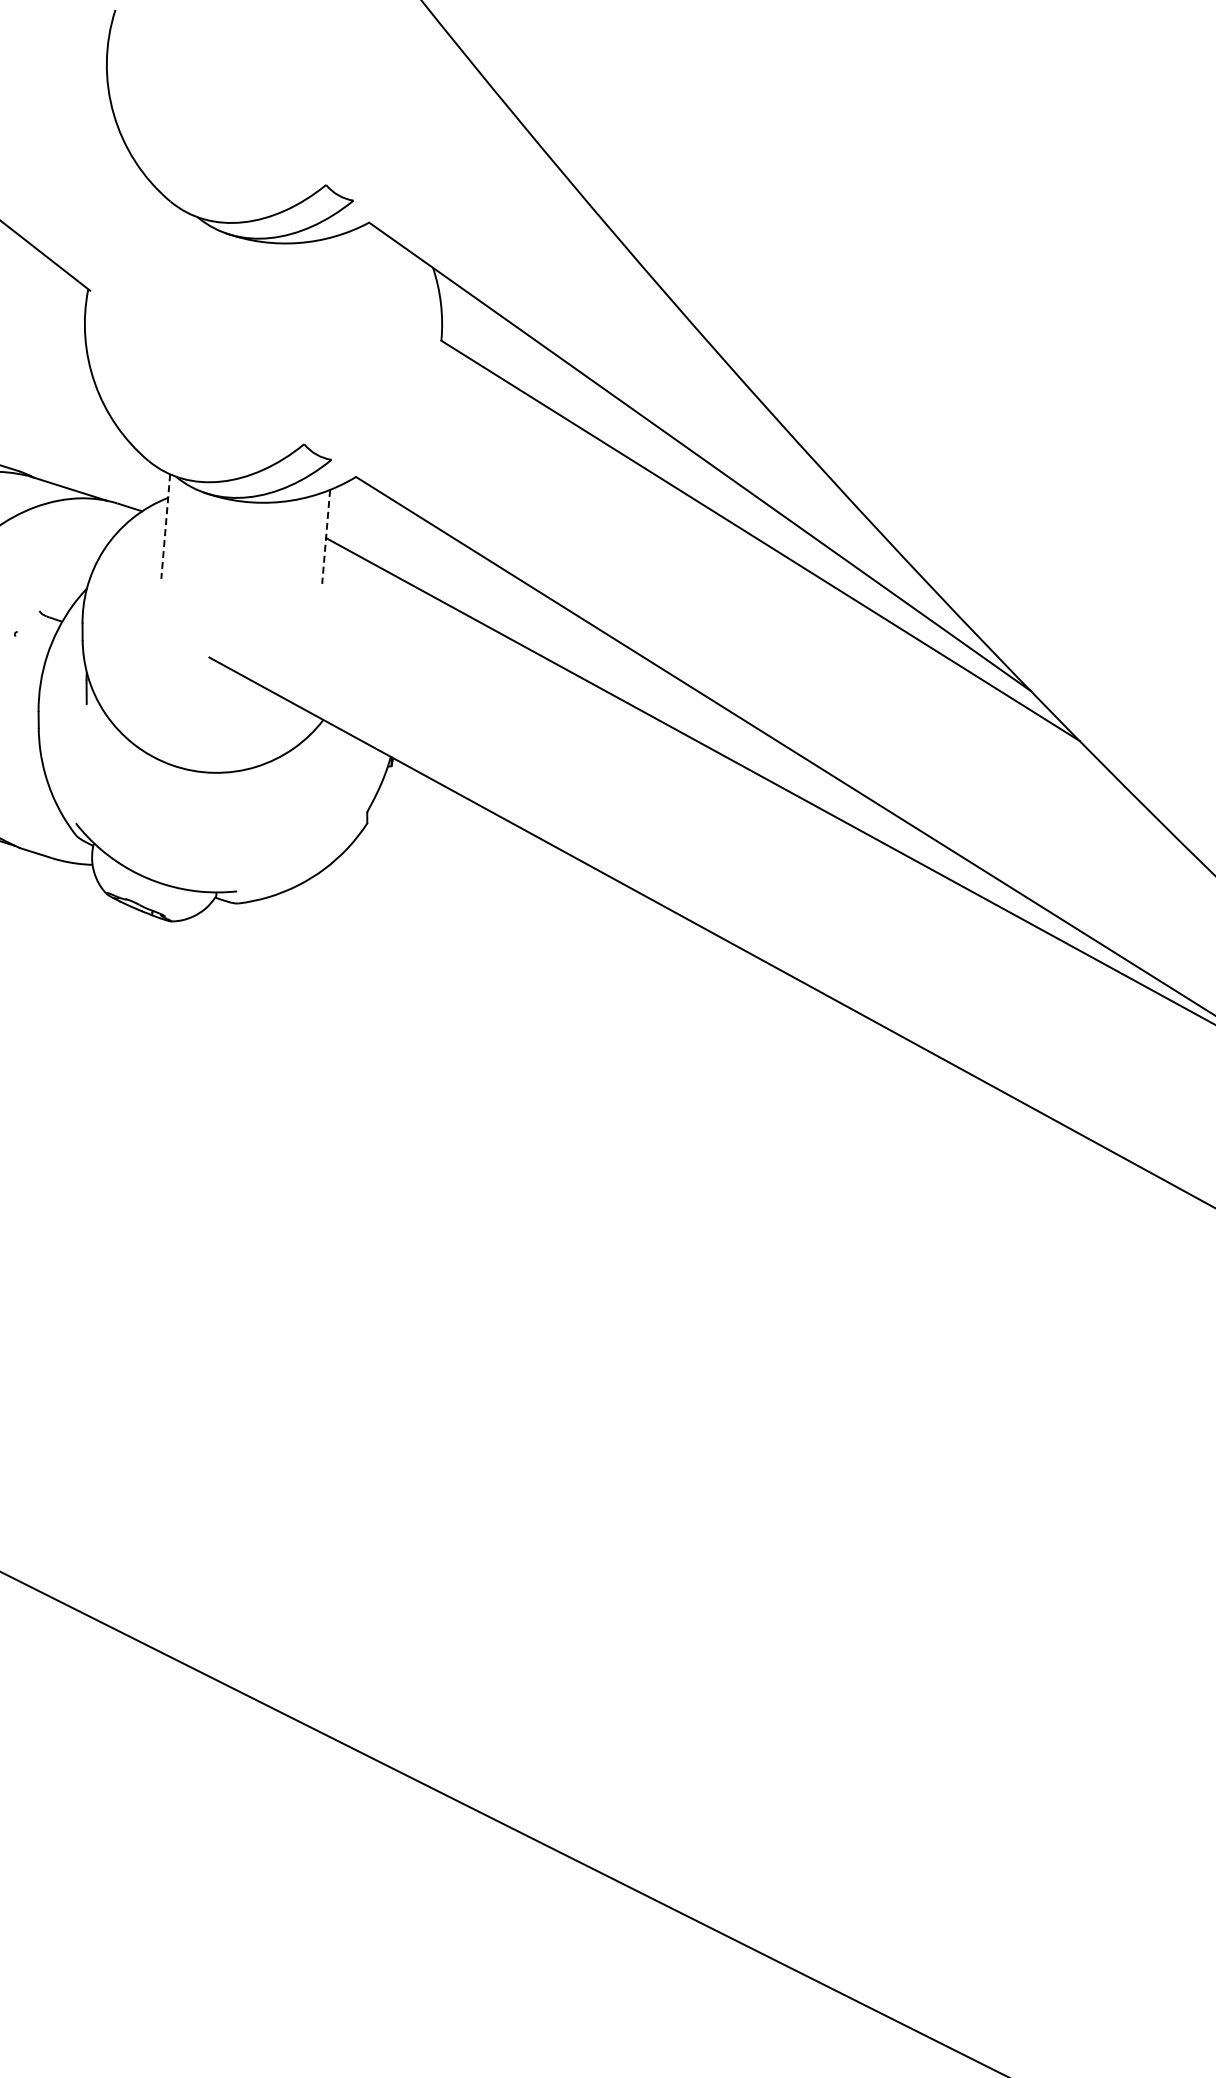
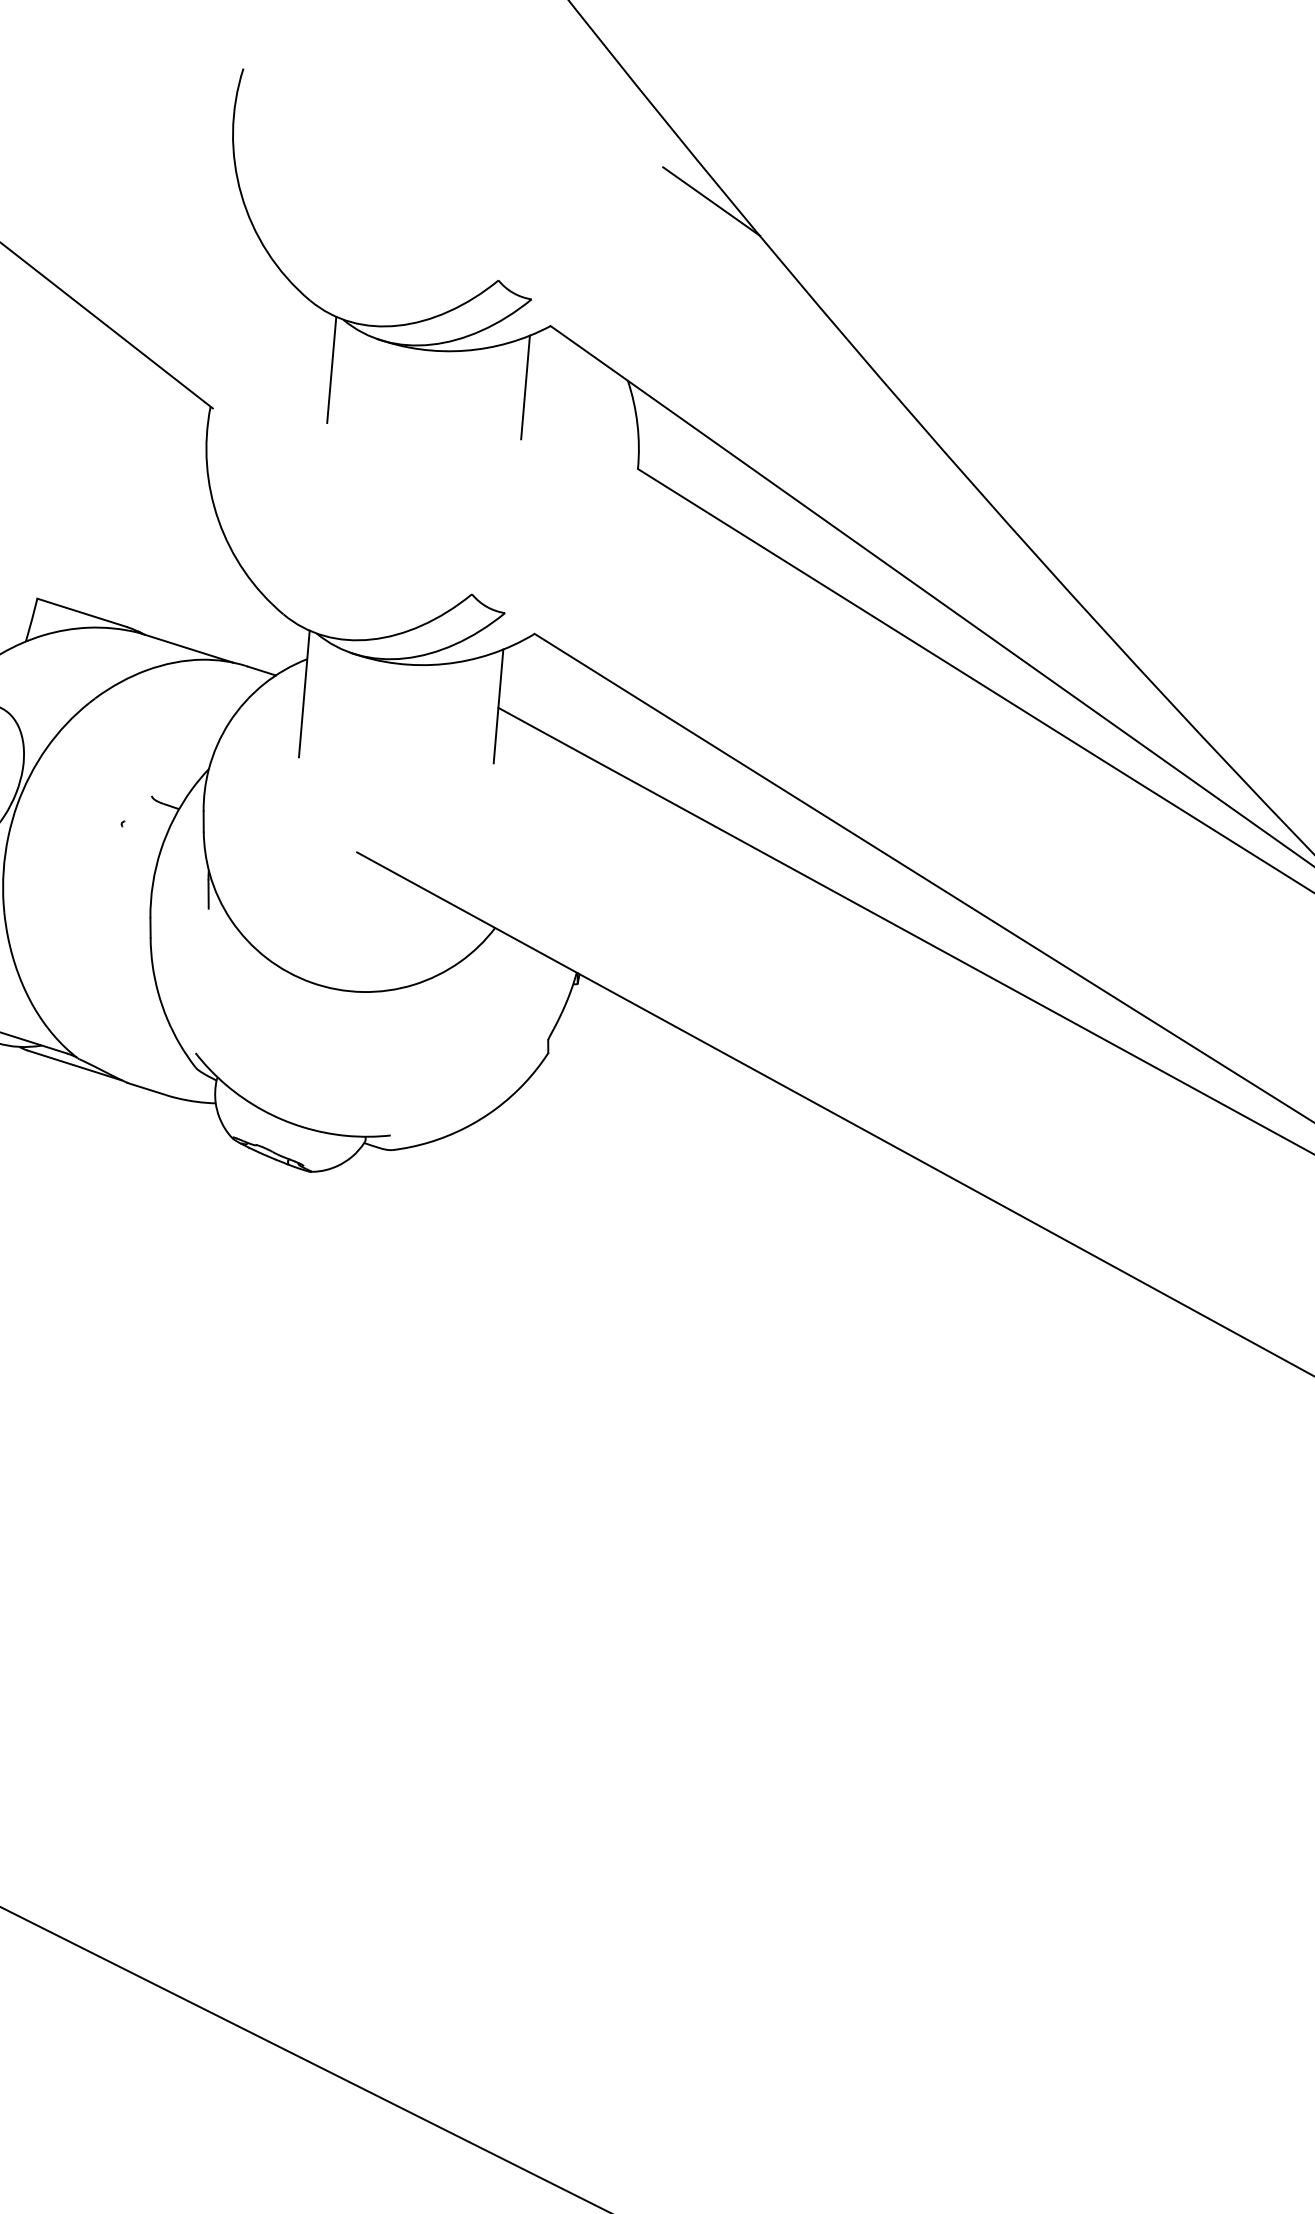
line: (502, 119) -> (711, 201), added
line: (188, 258) -> (331, 369), added
line: (348, 273) -> (525, 387), added
line: (165, 527) -> (304, 695), dashed -> solid
line: (326, 537) -> (498, 707), dashed -> solid

